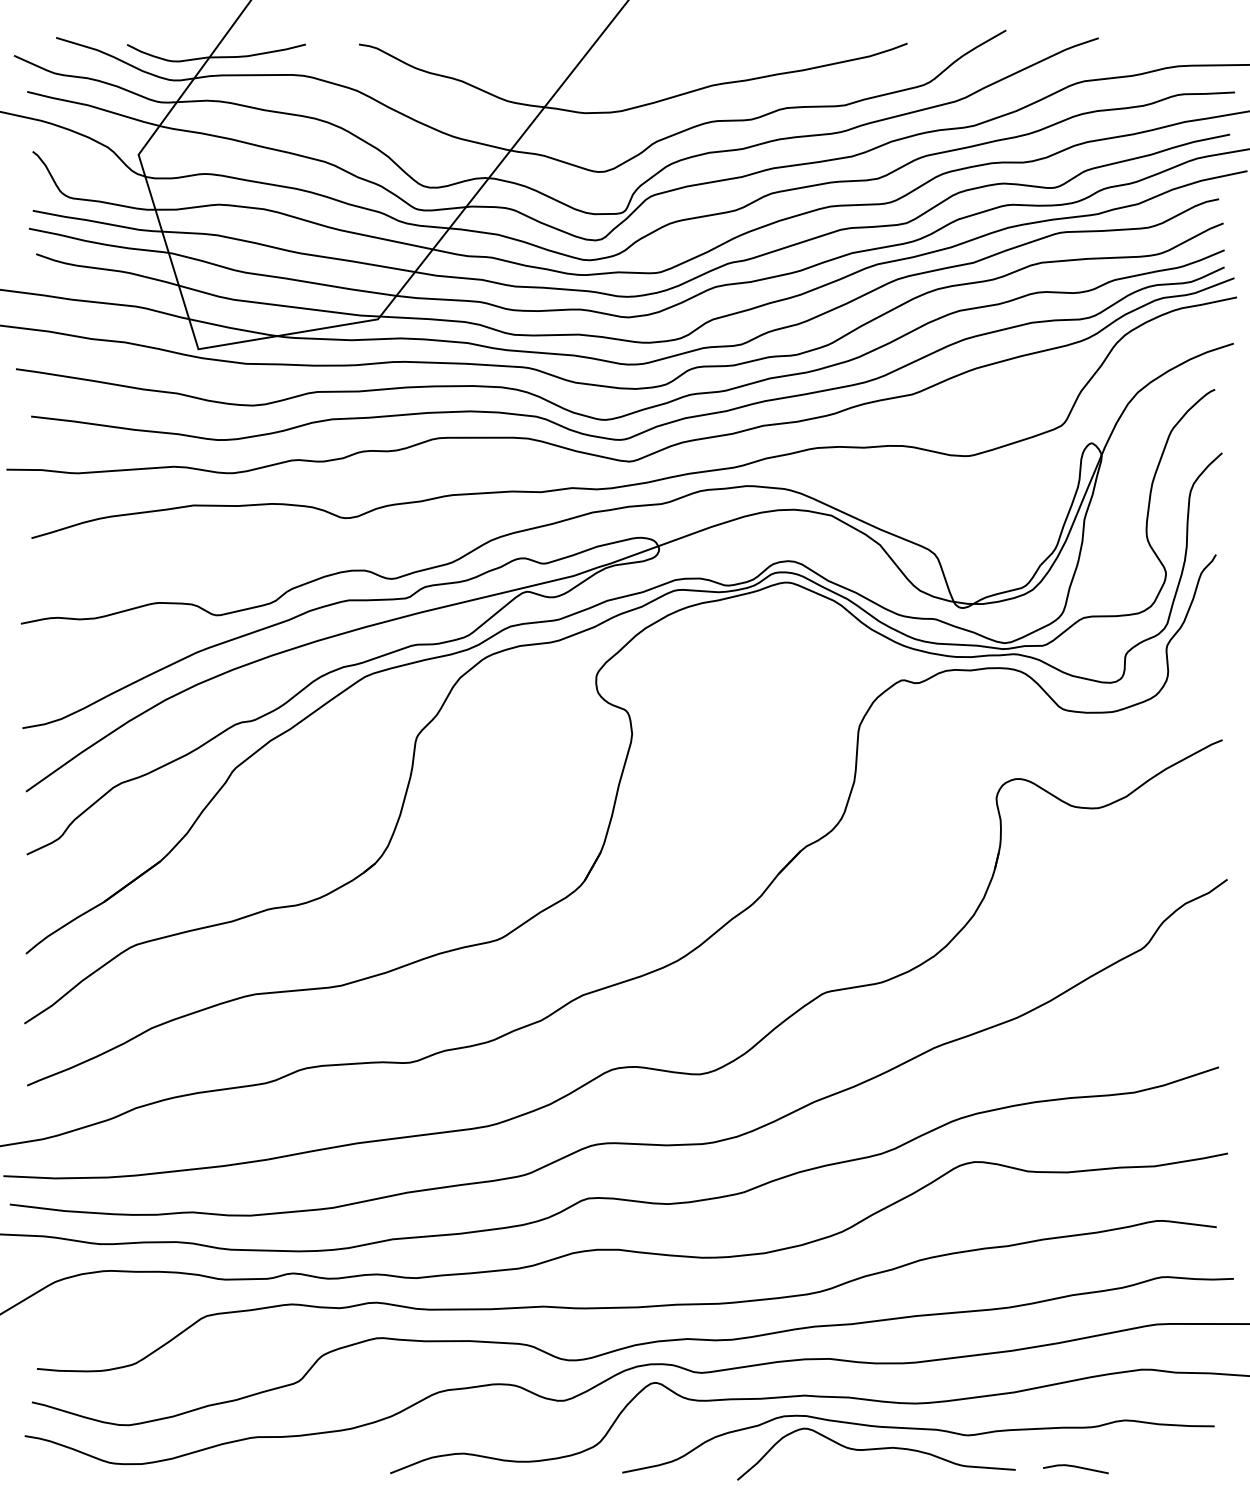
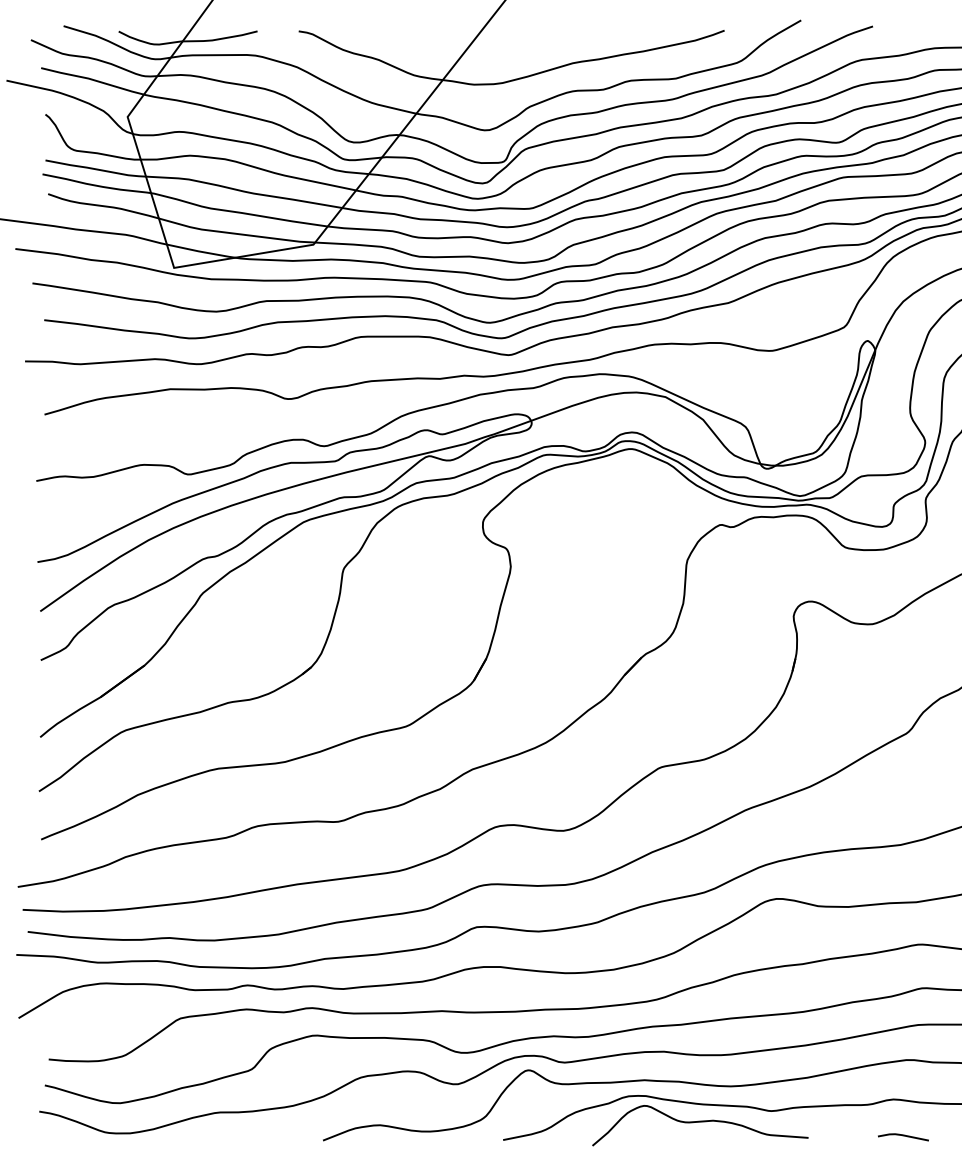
line: (1075, 1467) -> (903, 1136), moved

